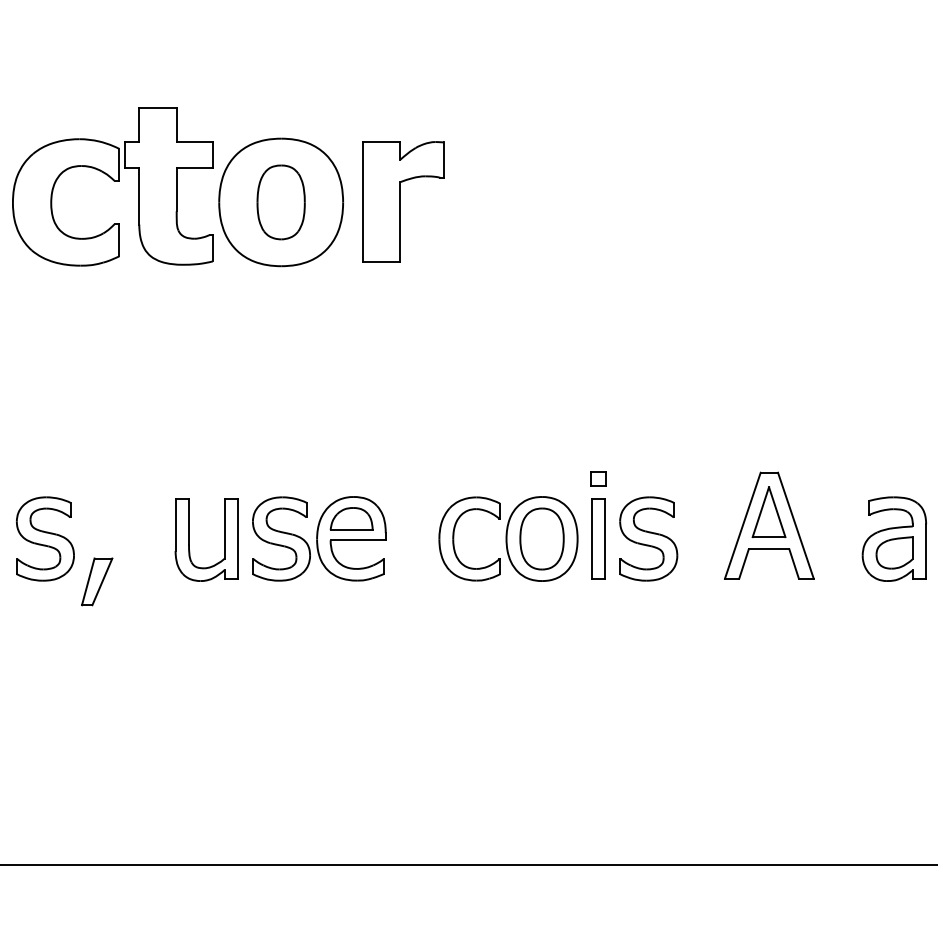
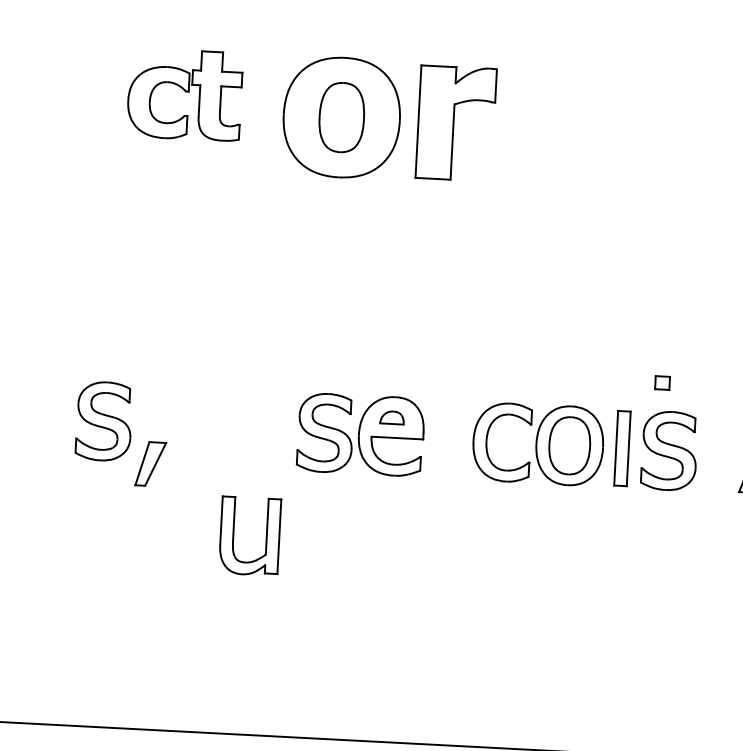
part: (112, 186) -> (184, 94), size x0.6
part: (598, 478) -> (662, 382), moved
part: (351, 518) -> (392, 417), size x0.6
part: (189, 539) -> (233, 534), moved

